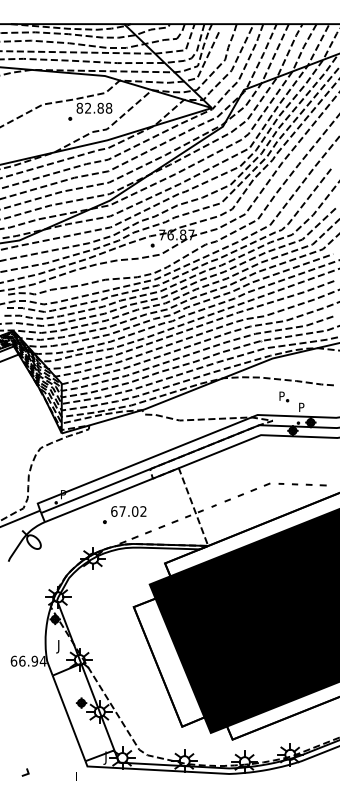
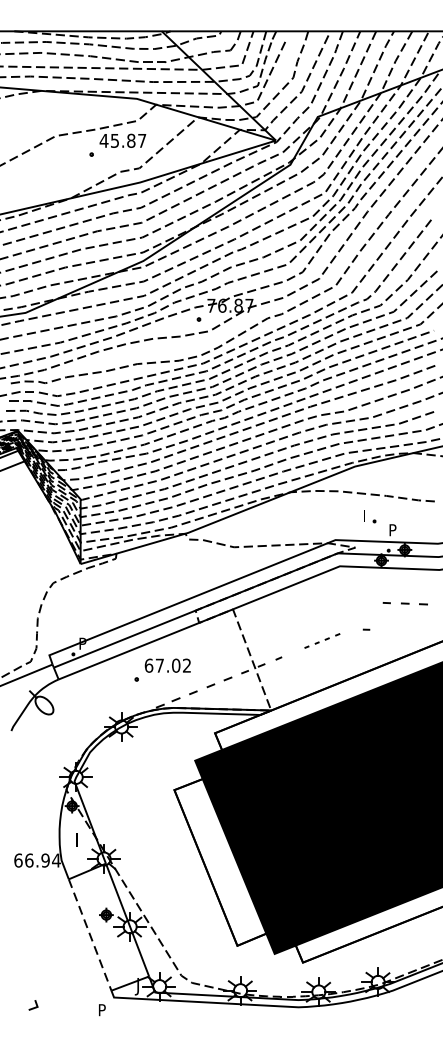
text: (94, 107) -> (123, 139), 82.88 -> 45.87
text: (281, 395) -> (366, 514), P -> I
part: (309, 484) -> (405, 603), moved
part: (247, 492) -> (322, 640), size x0.6
text: (57, 646) -> (75, 841), J -> I
line: (69, 718) -> (90, 935), solid -> dashed
text: (78, 775) -> (102, 1009), I -> P

